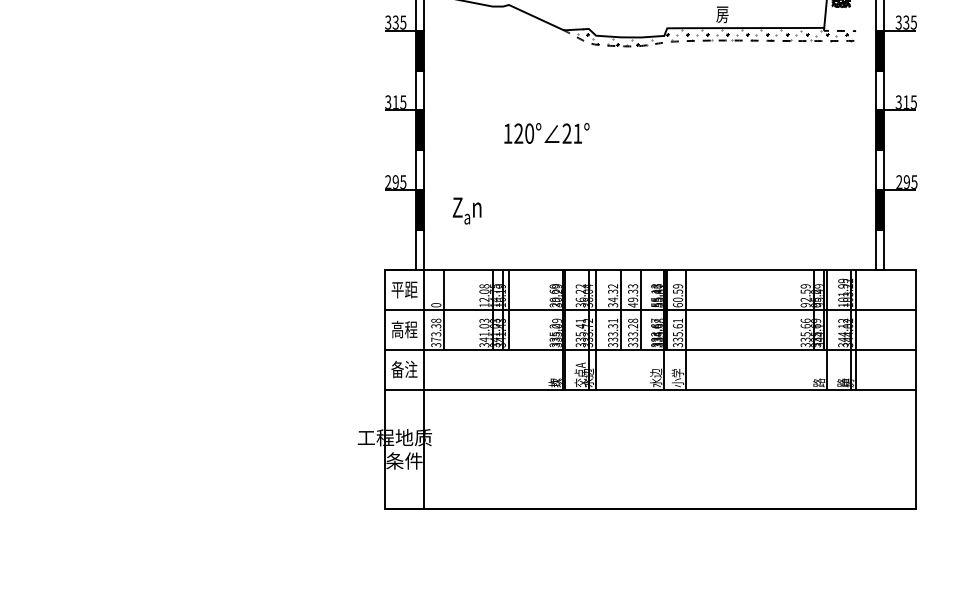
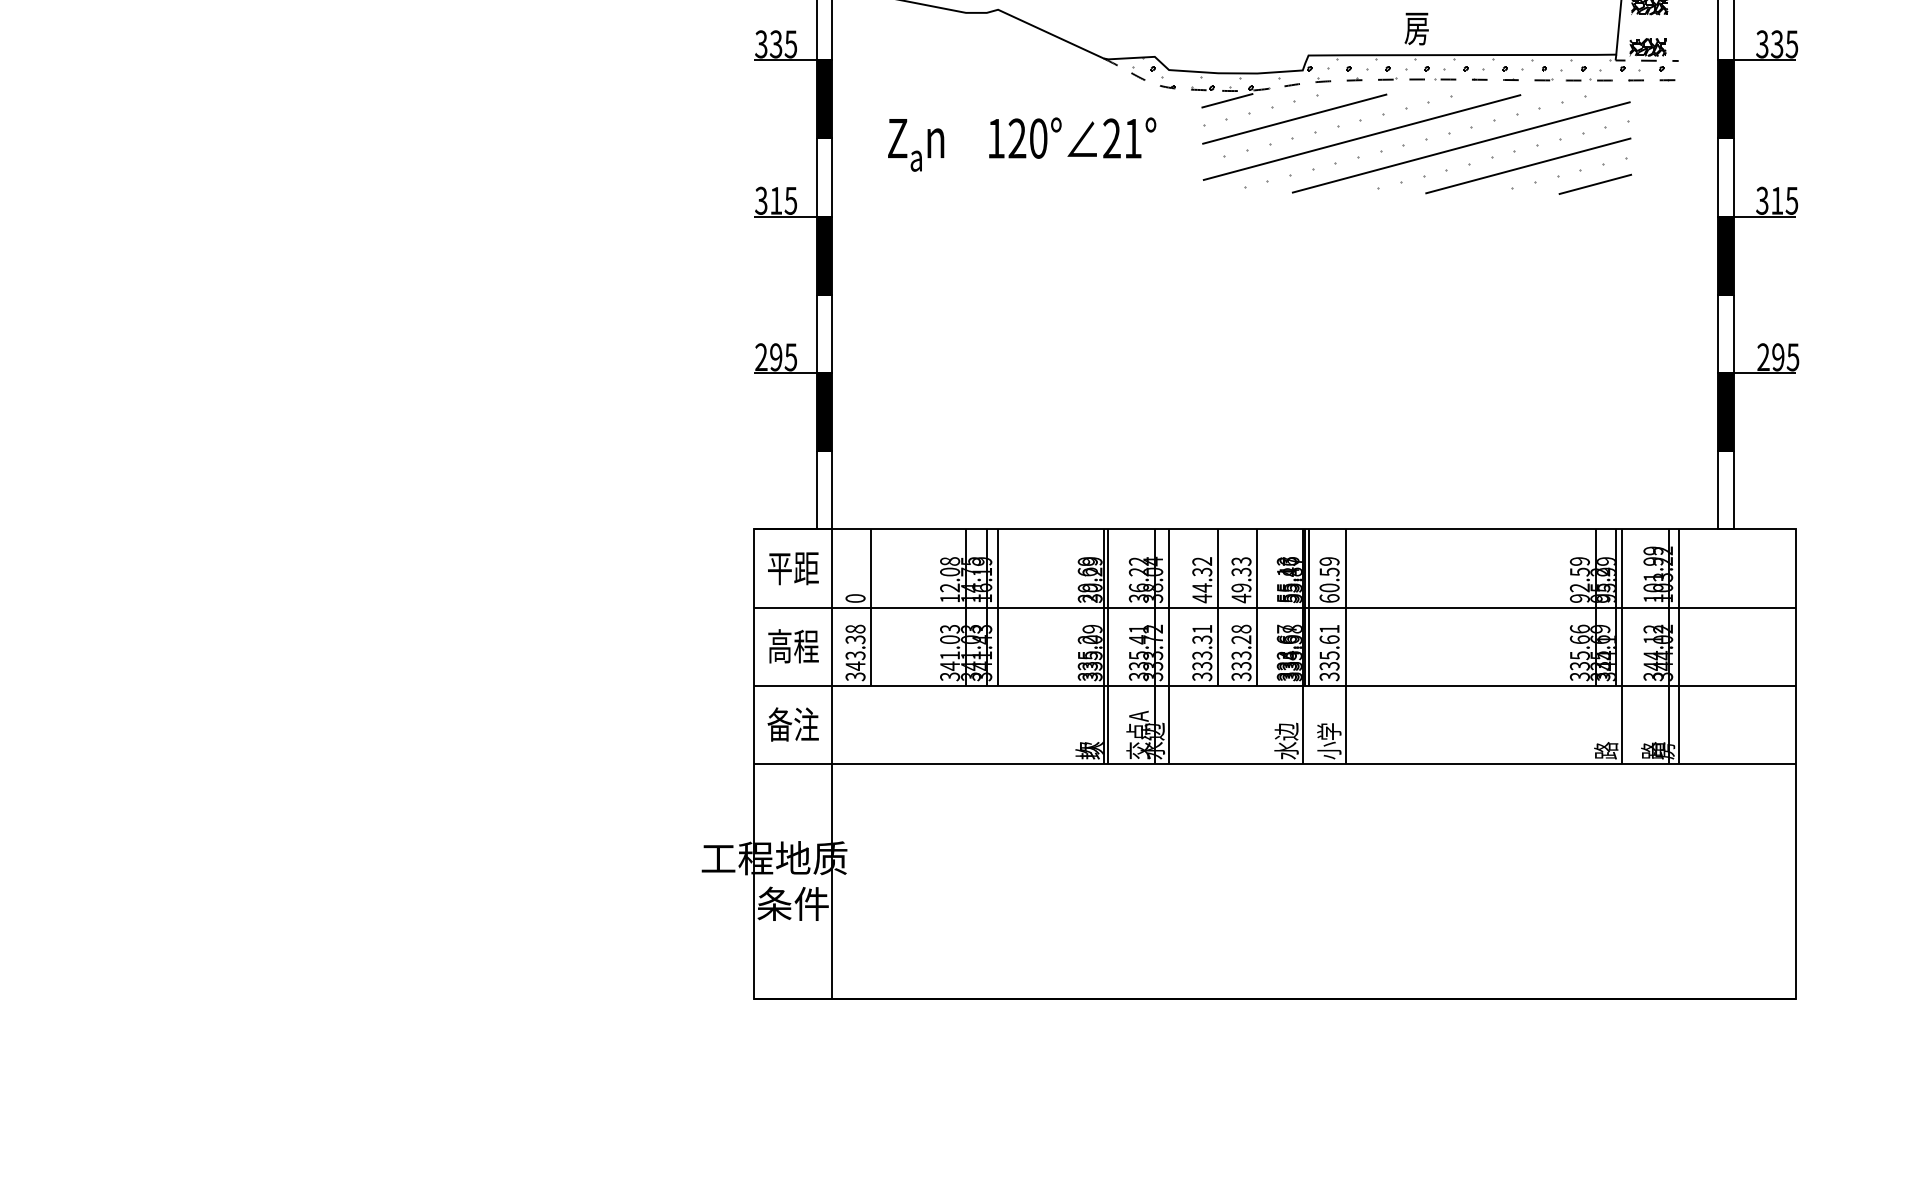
hatch: (840, 23) -> (1648, 46), added
hatch: (722, 73) -> (1416, 144), added
text: (546, 133) -> (1071, 138), moved
text: (466, 210) -> (914, 144), moved
text: (613, 305) -> (1203, 599), 34.32 -> 44.32
text: (436, 339) -> (856, 665), 373.38 -> 343.38

